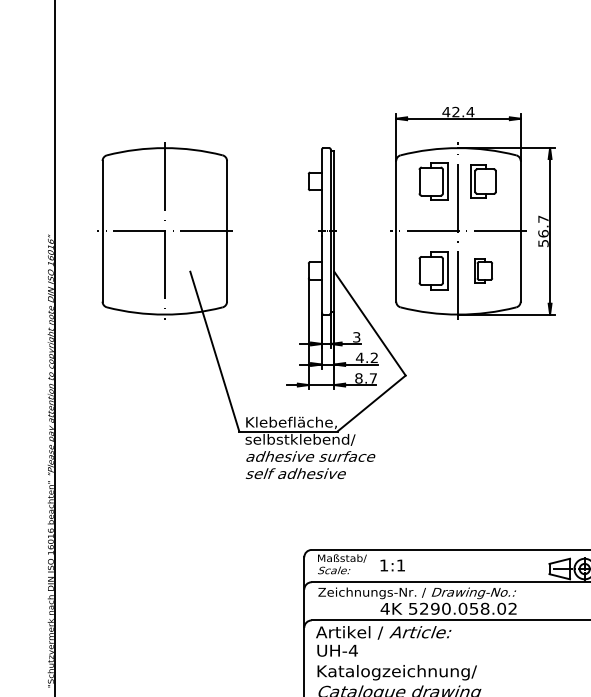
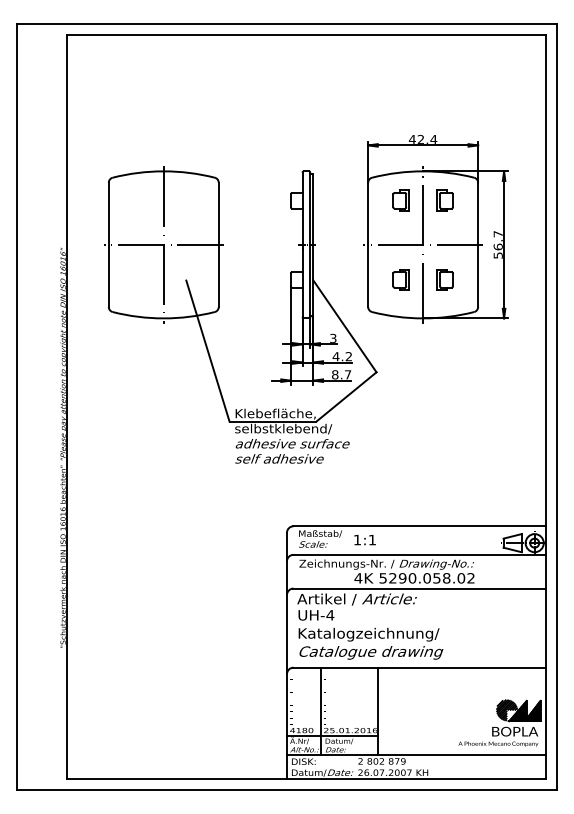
part: (432, 181) -> (400, 200), size x0.62
part: (482, 181) -> (444, 200), size x0.71
part: (432, 270) -> (400, 279), size x0.62

